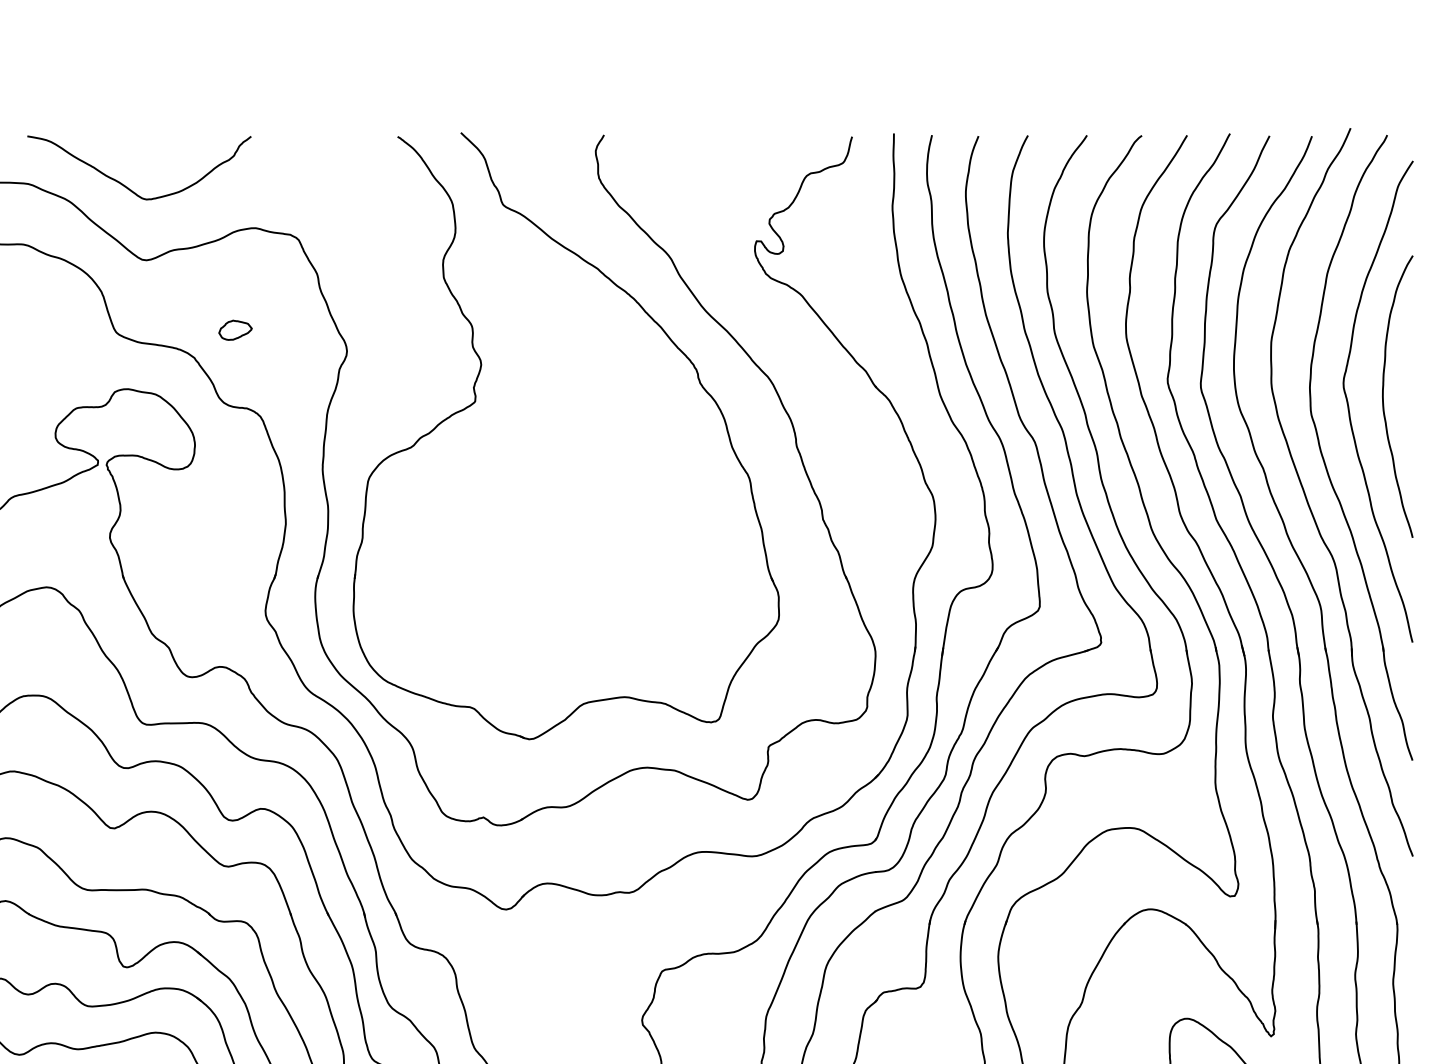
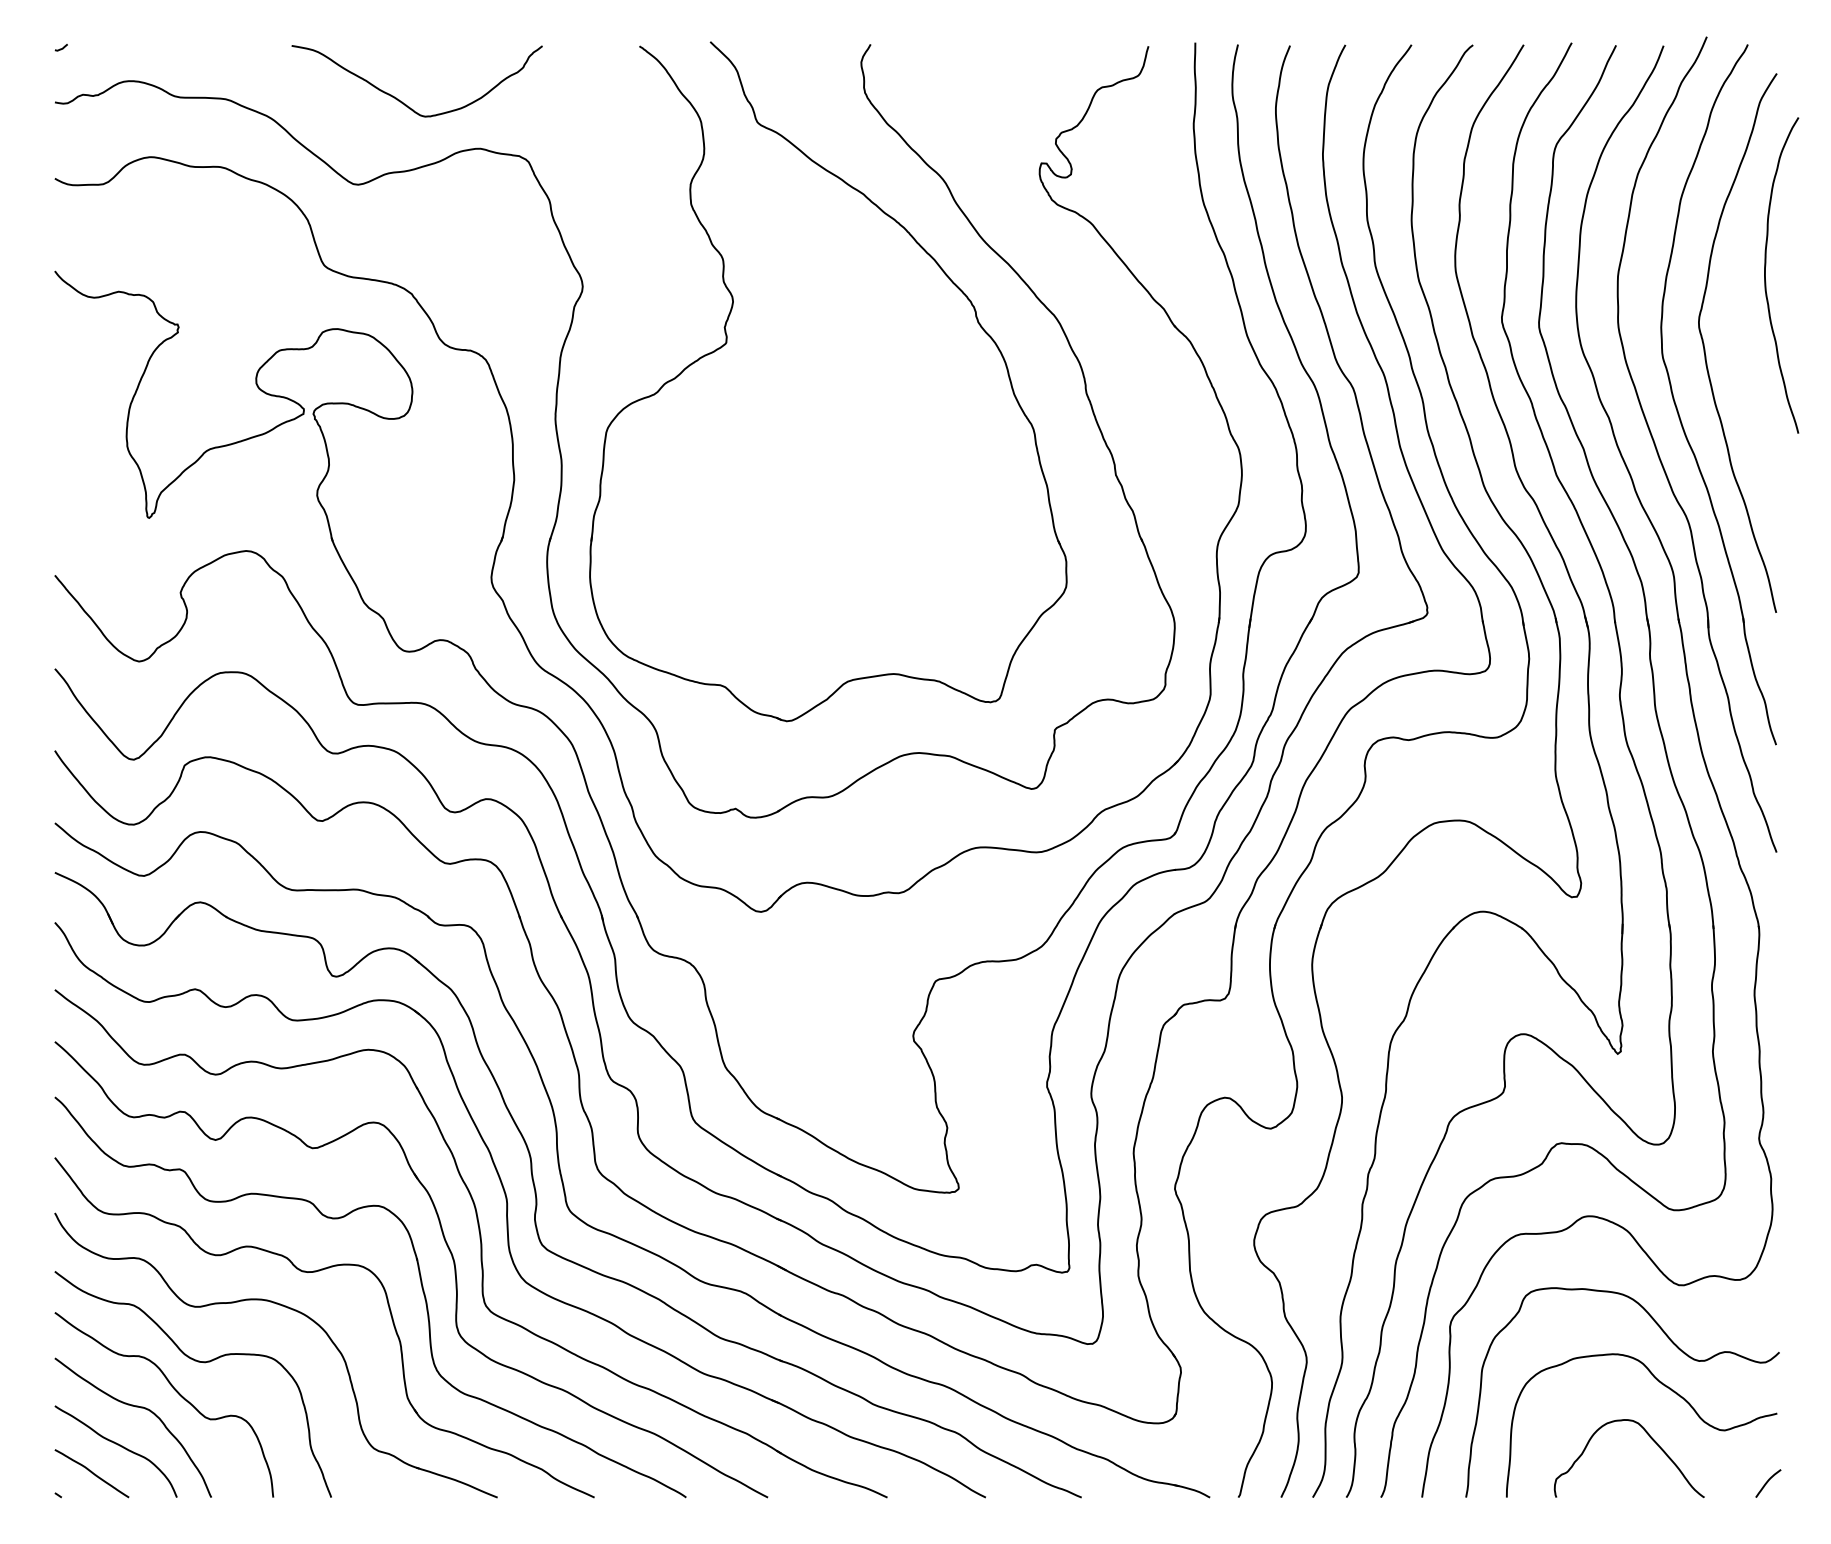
curve: (126, 186) -> (402, 101), moved
part: (235, 329) -> (457, 262), removed
curve: (1383, 396) -> (1765, 275), moved

